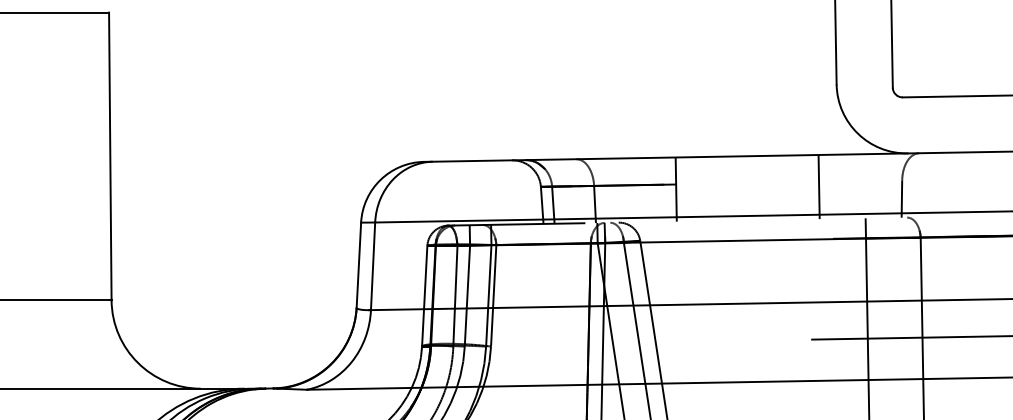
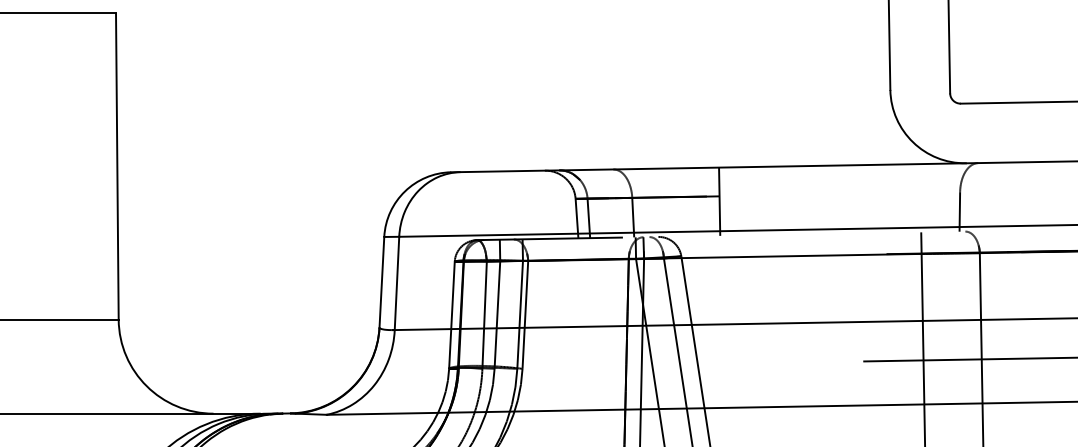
line: (818, 187) -> (871, 199), removed

